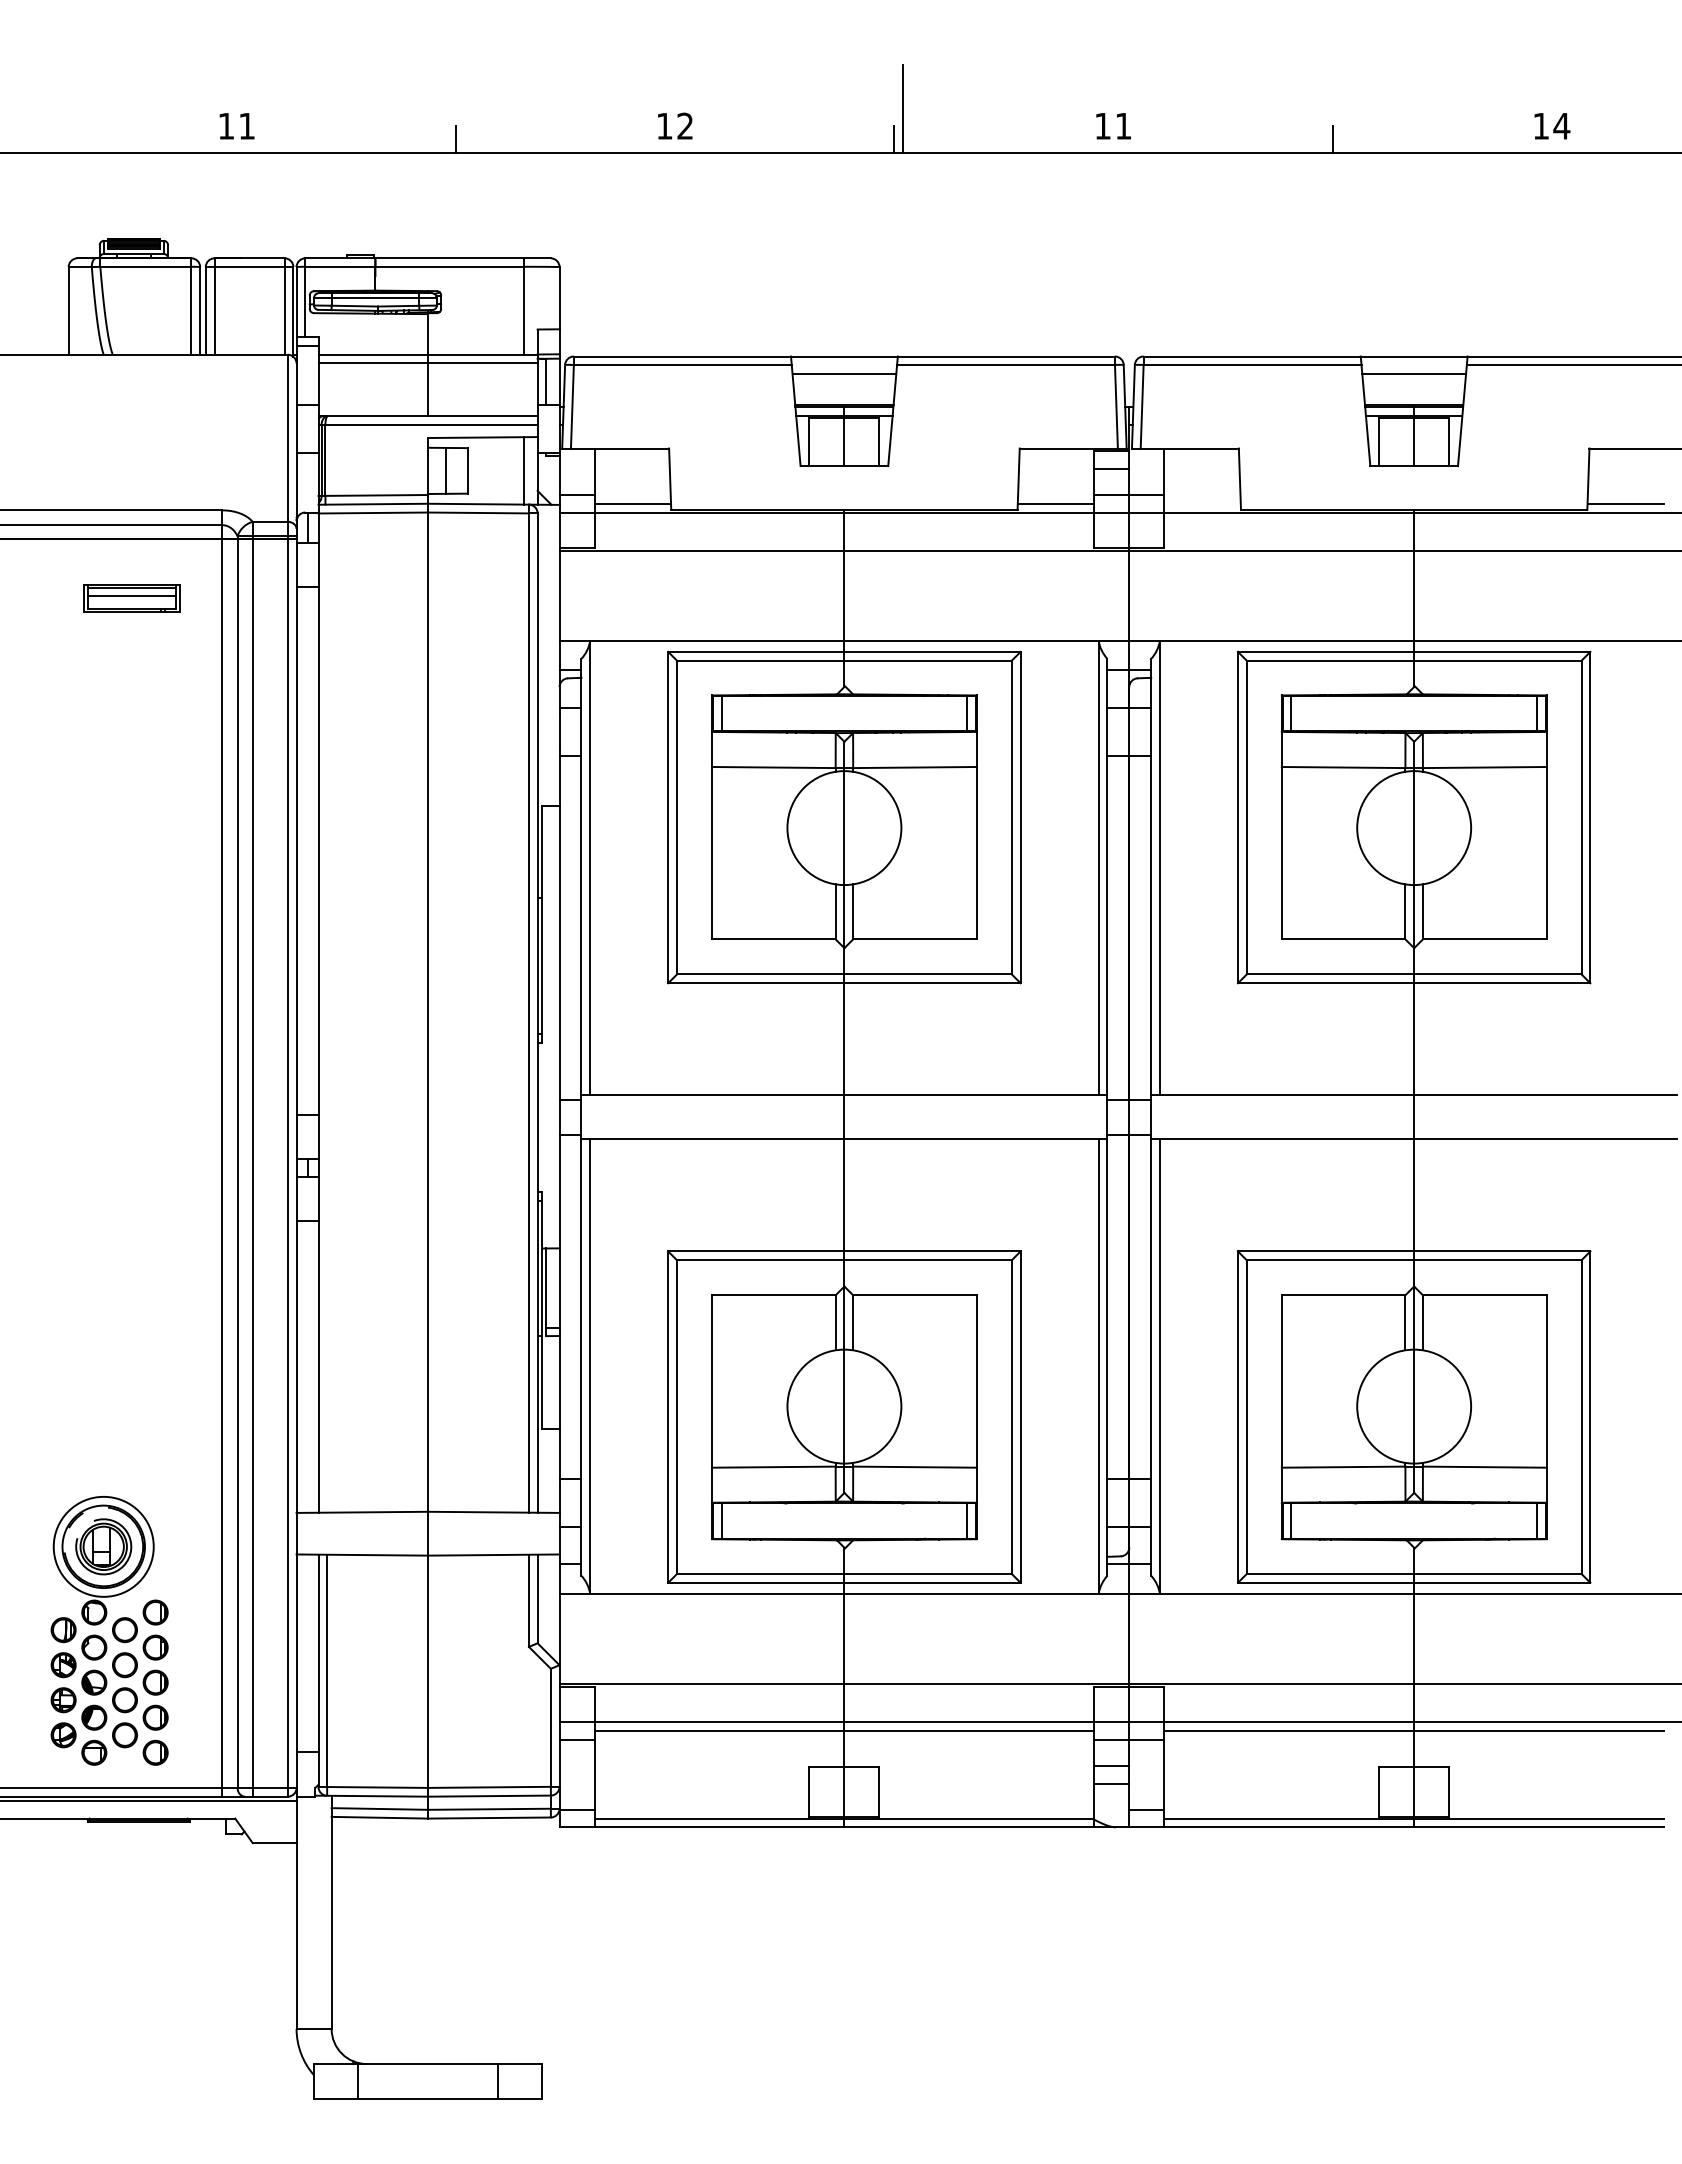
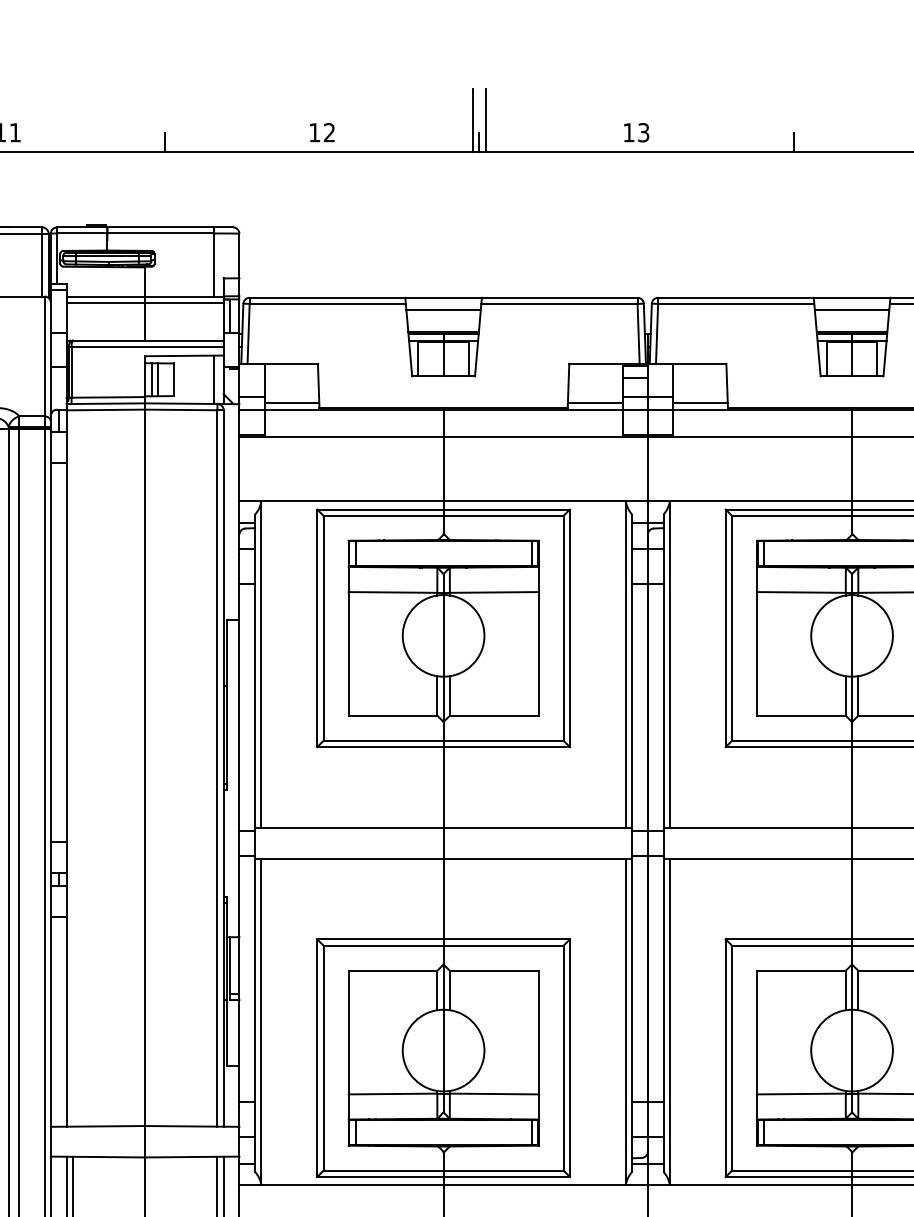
line: (885, 108) -> (473, 119), added
text: (1123, 125) -> (643, 132), 11 -> 13
line: (437, 470) -> (151, 379), added
line: (1202, 503) -> (700, 403), added

